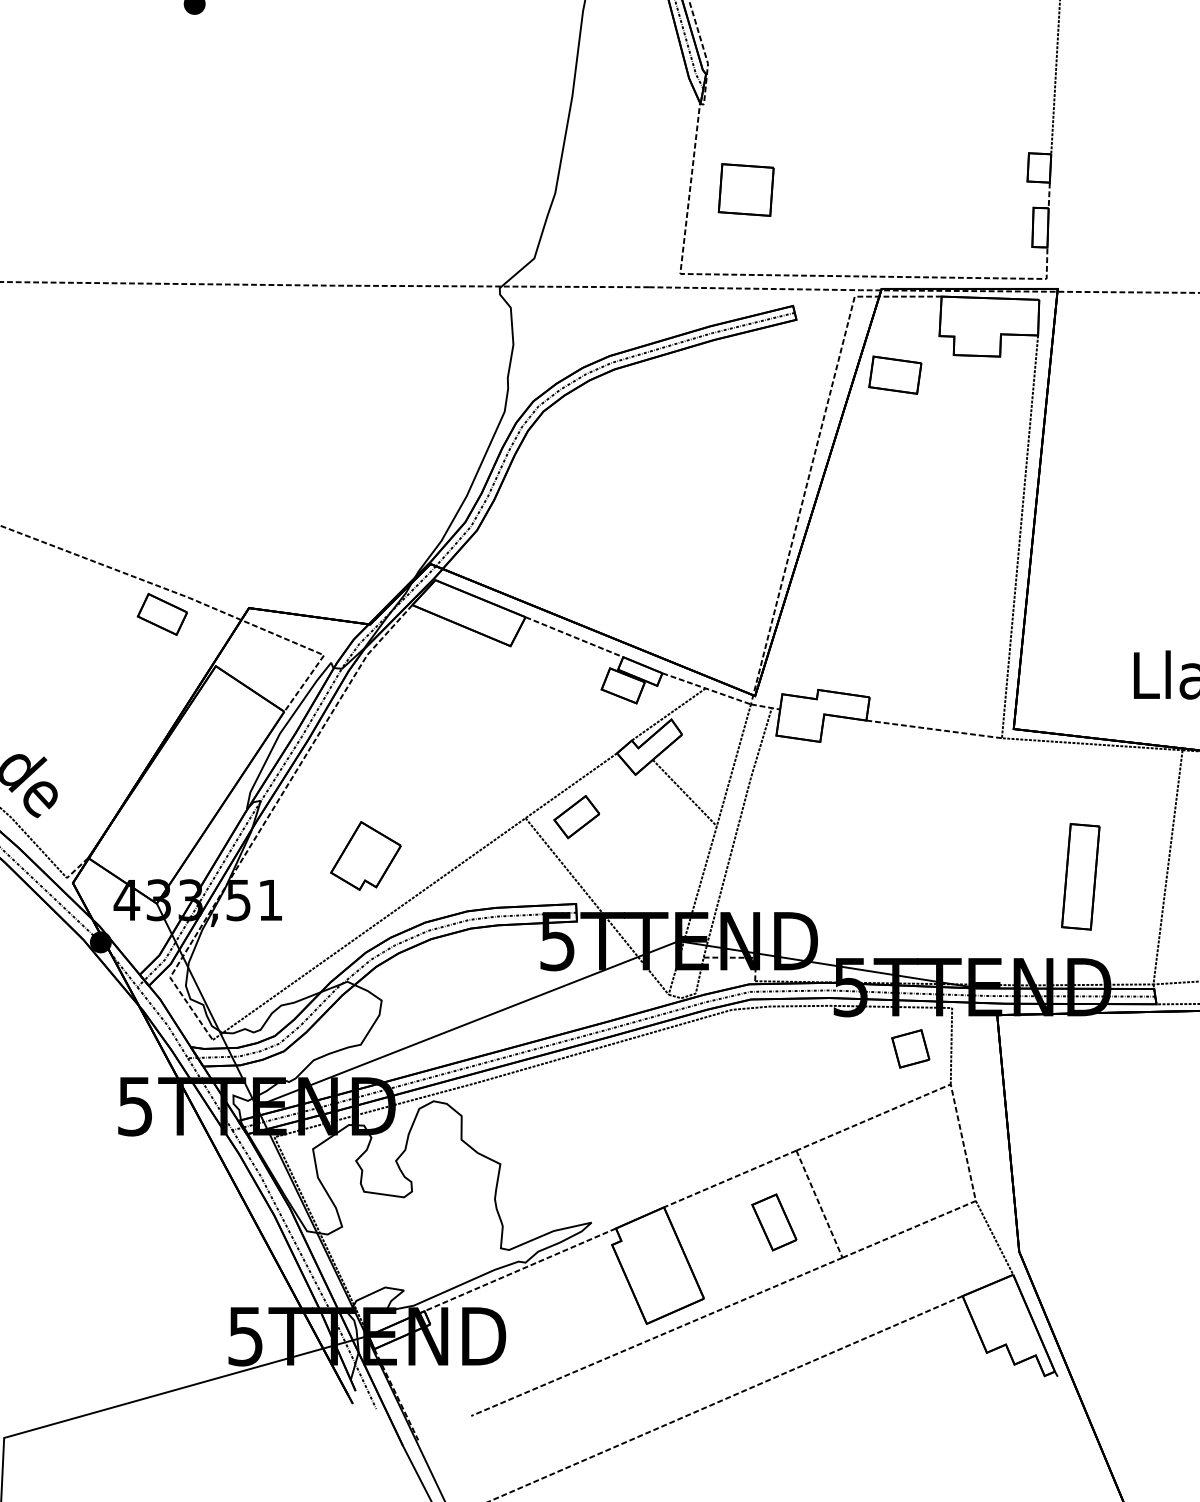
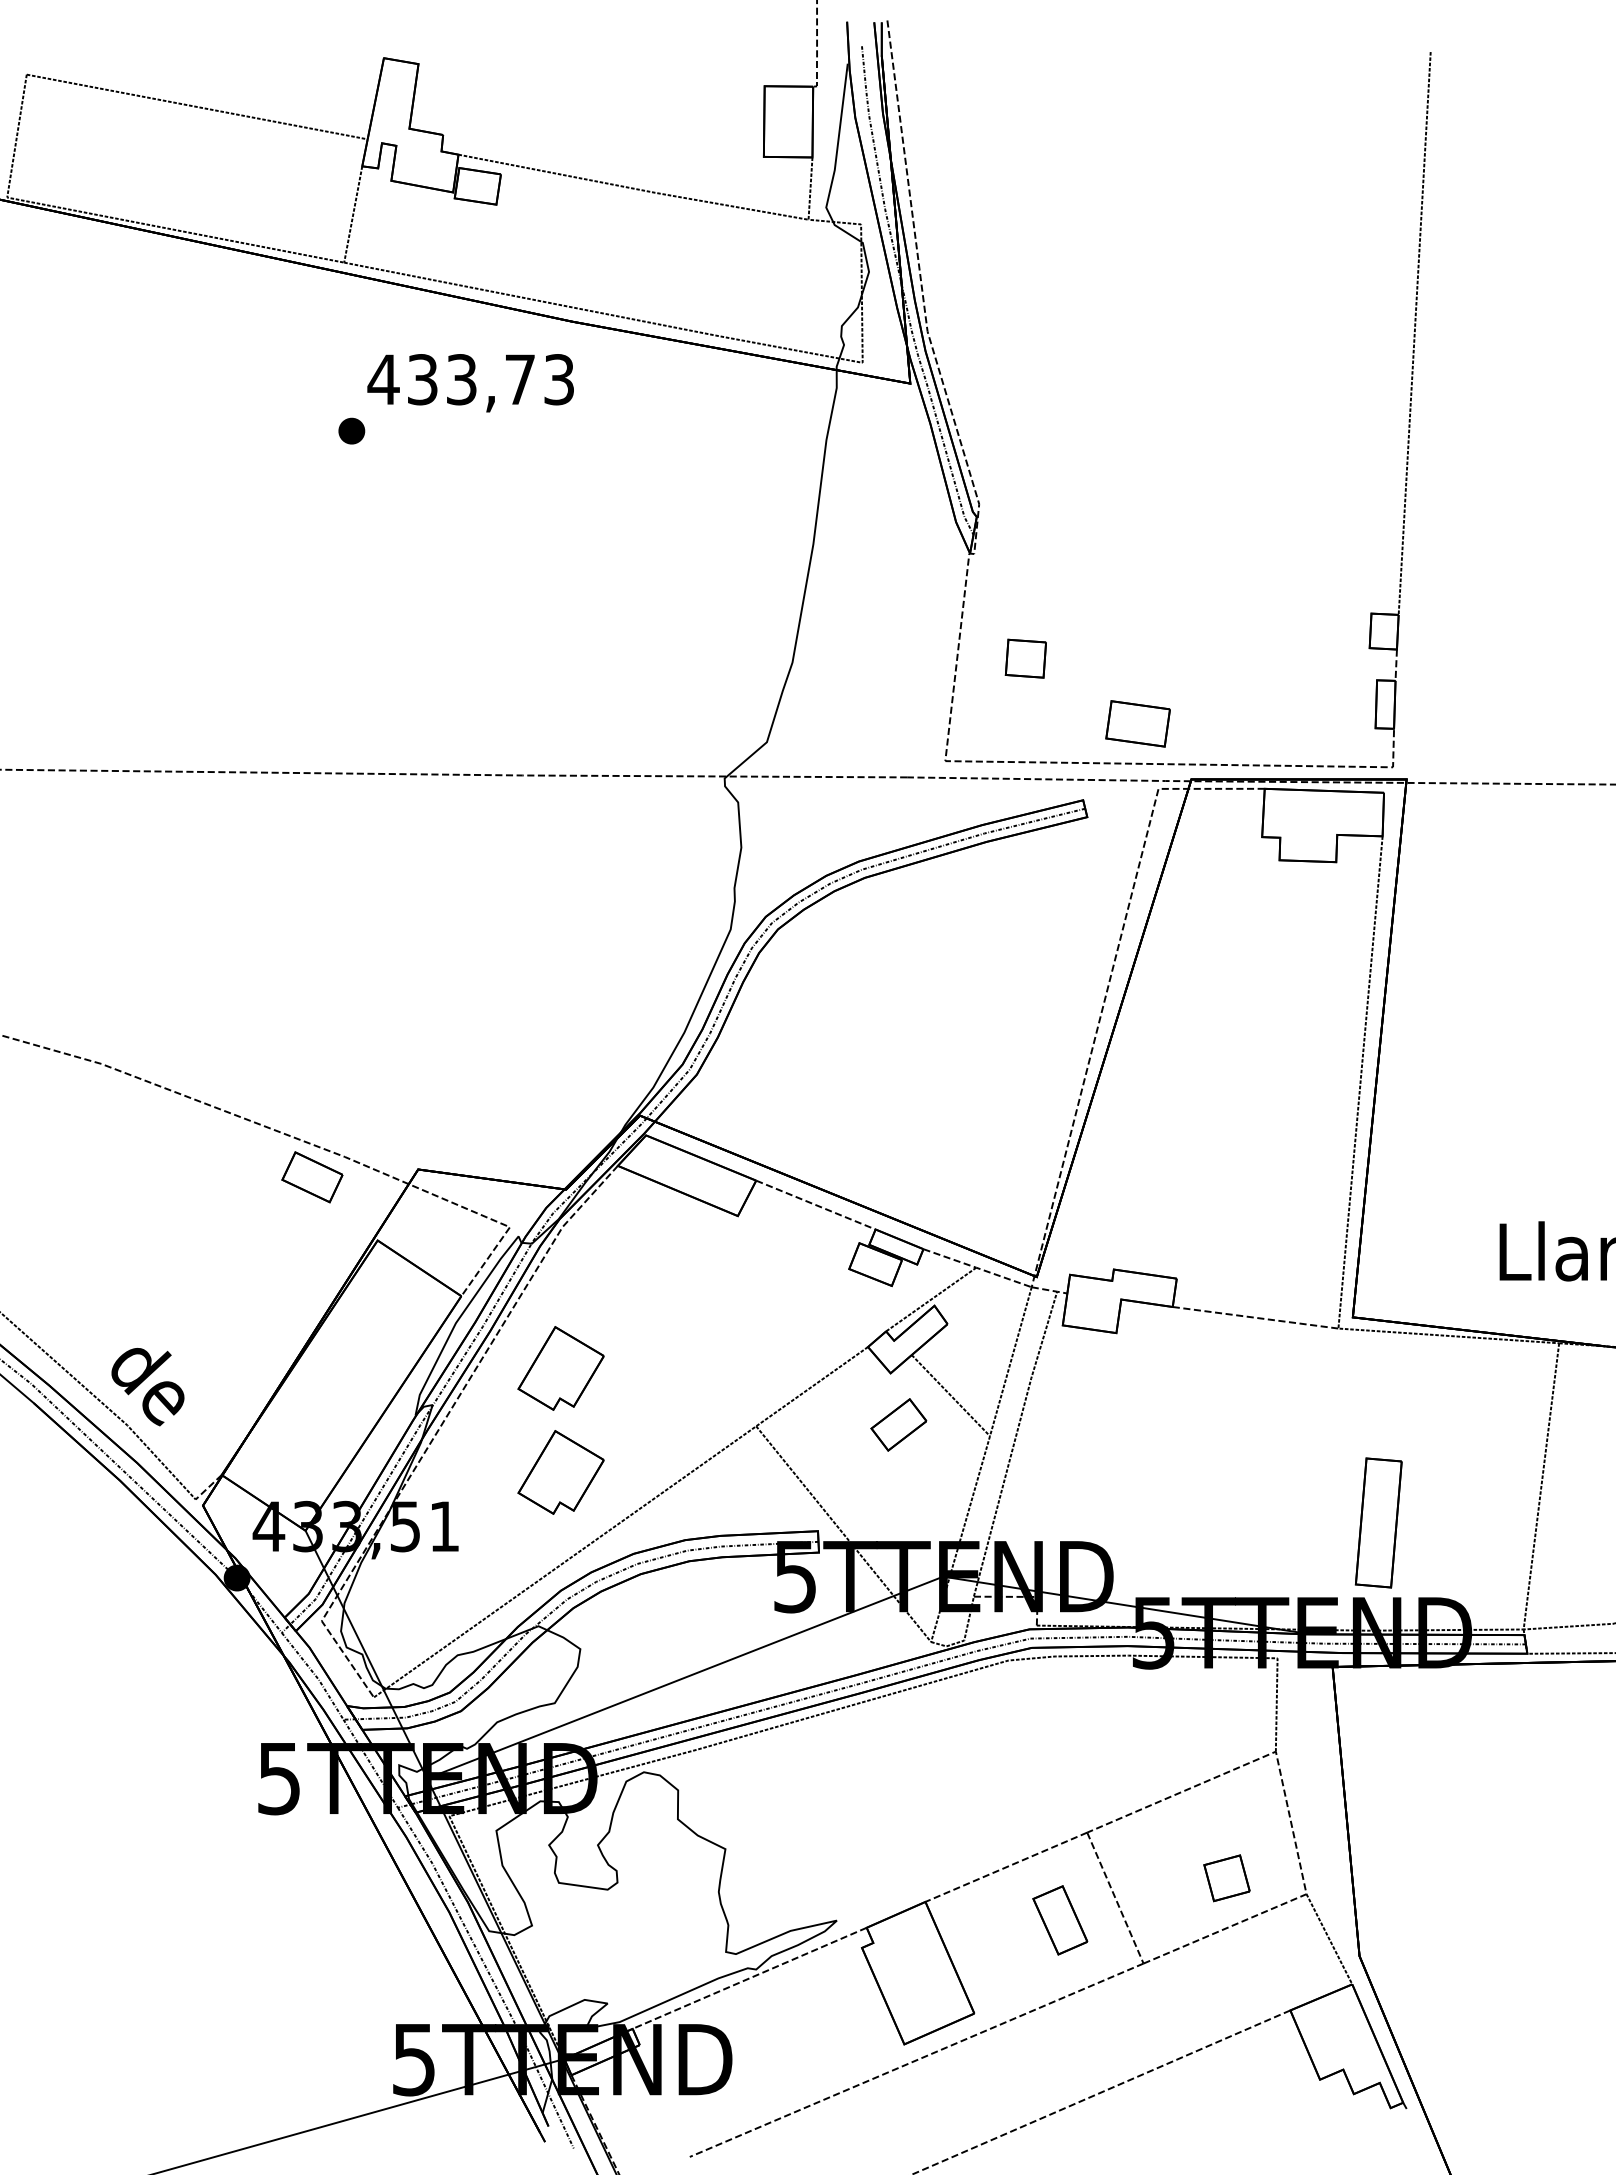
part: (745, 189) -> (1025, 658), size x0.6
part: (894, 374) -> (1137, 723), moved
part: (365, 770) -> (560, 1368), added
part: (576, 816) -> (898, 1424), moved
part: (1080, 876) -> (1378, 1522), moved
part: (910, 1049) -> (1226, 1878), moved

